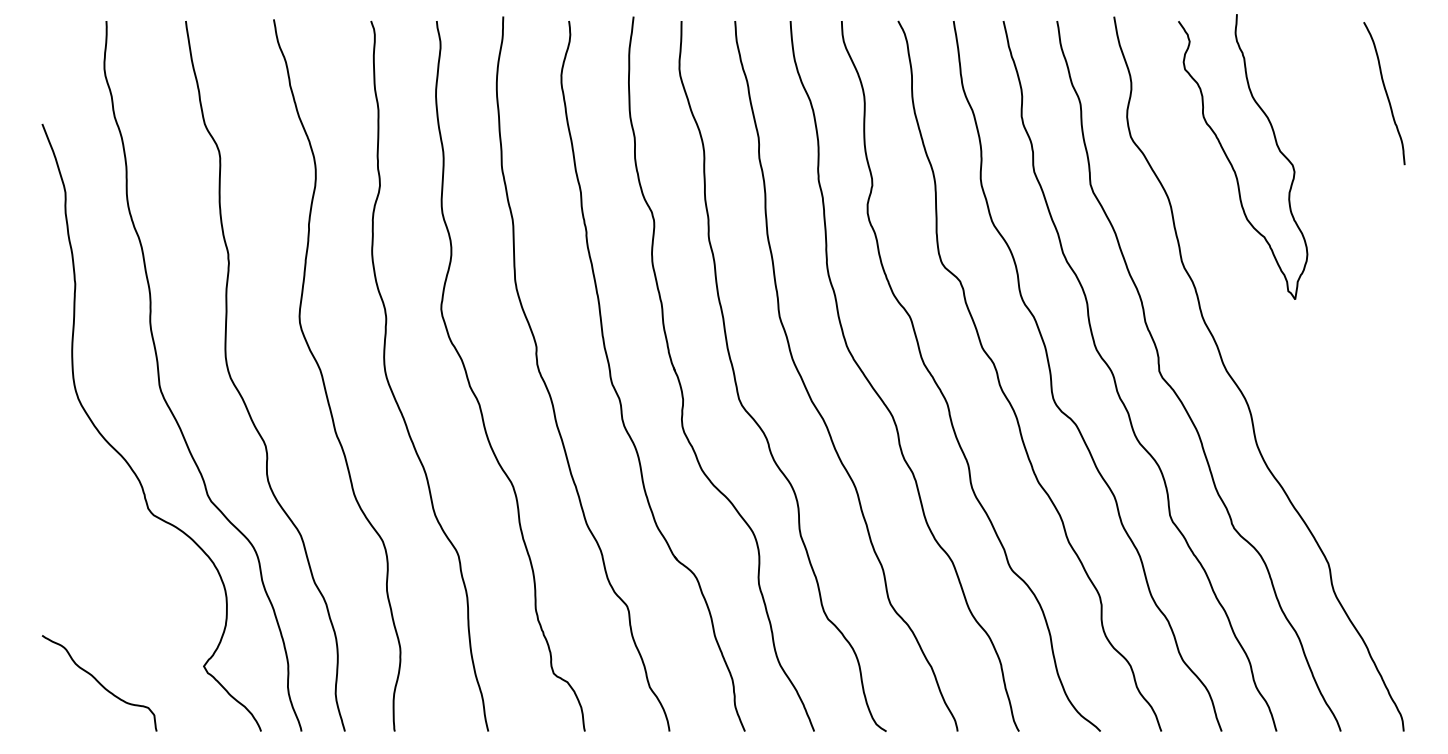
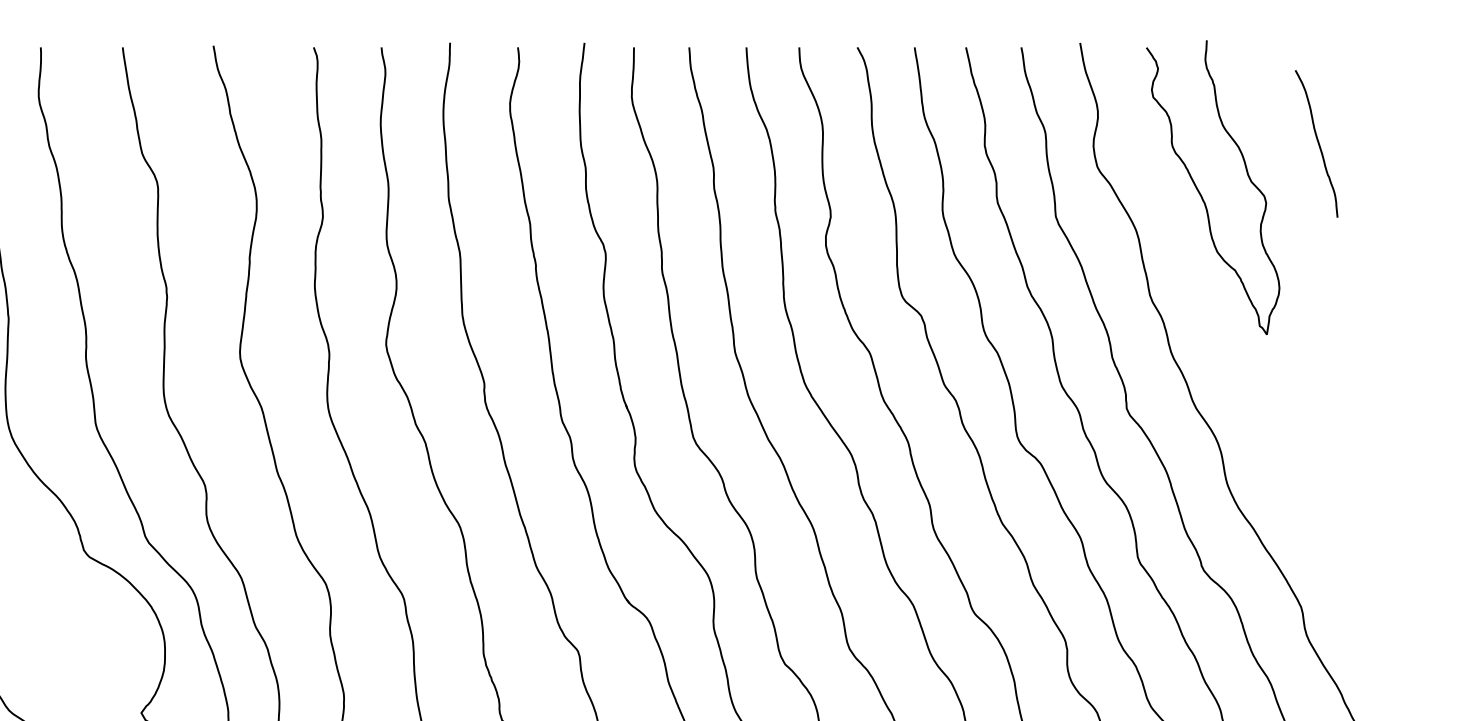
curve: (1385, 93) -> (1317, 143), moved

